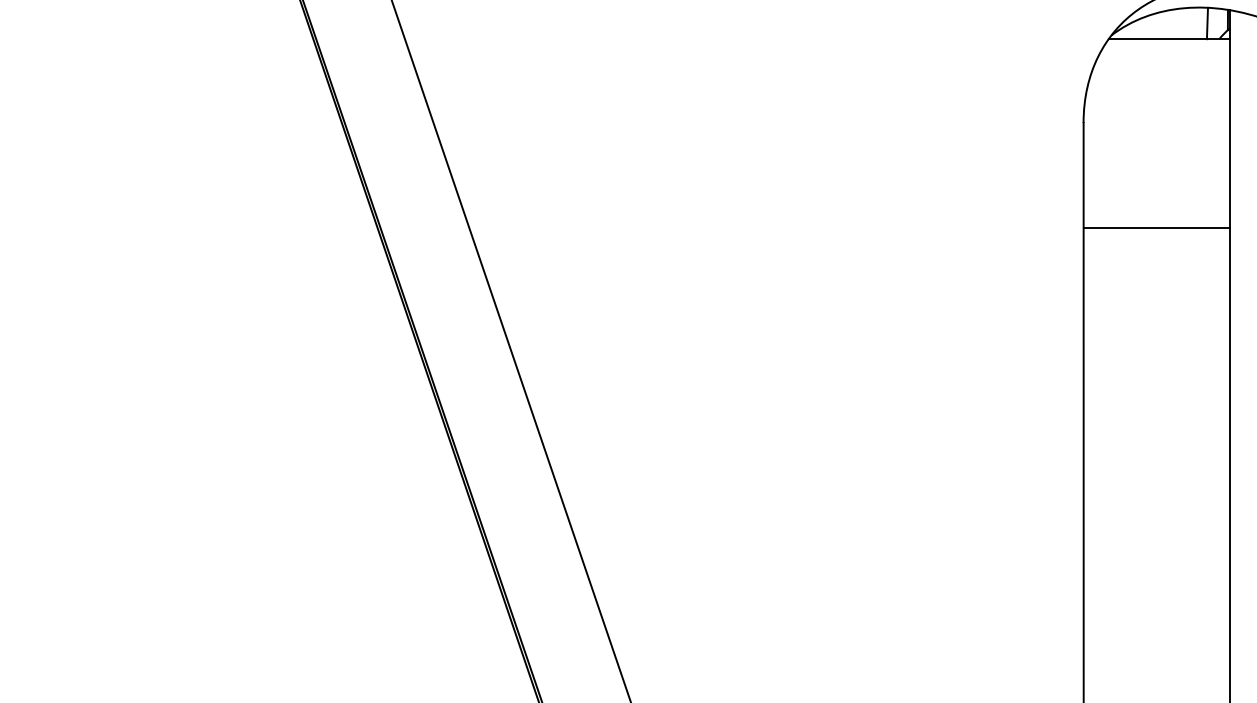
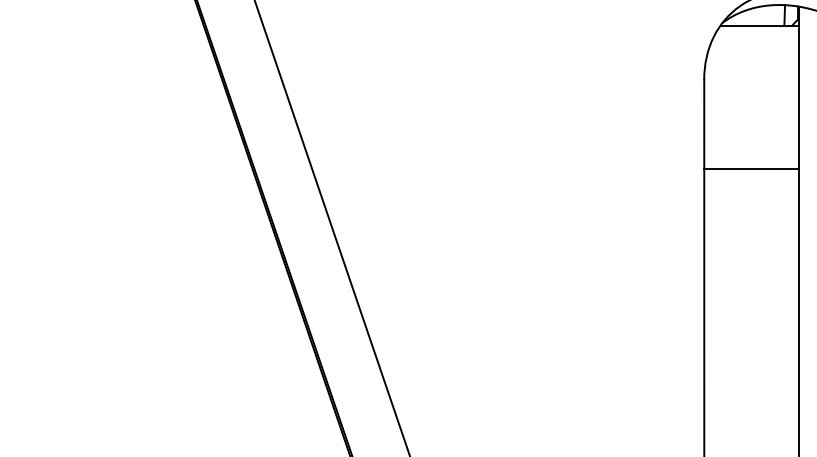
line: (1156, 228) -> (751, 169), moved

